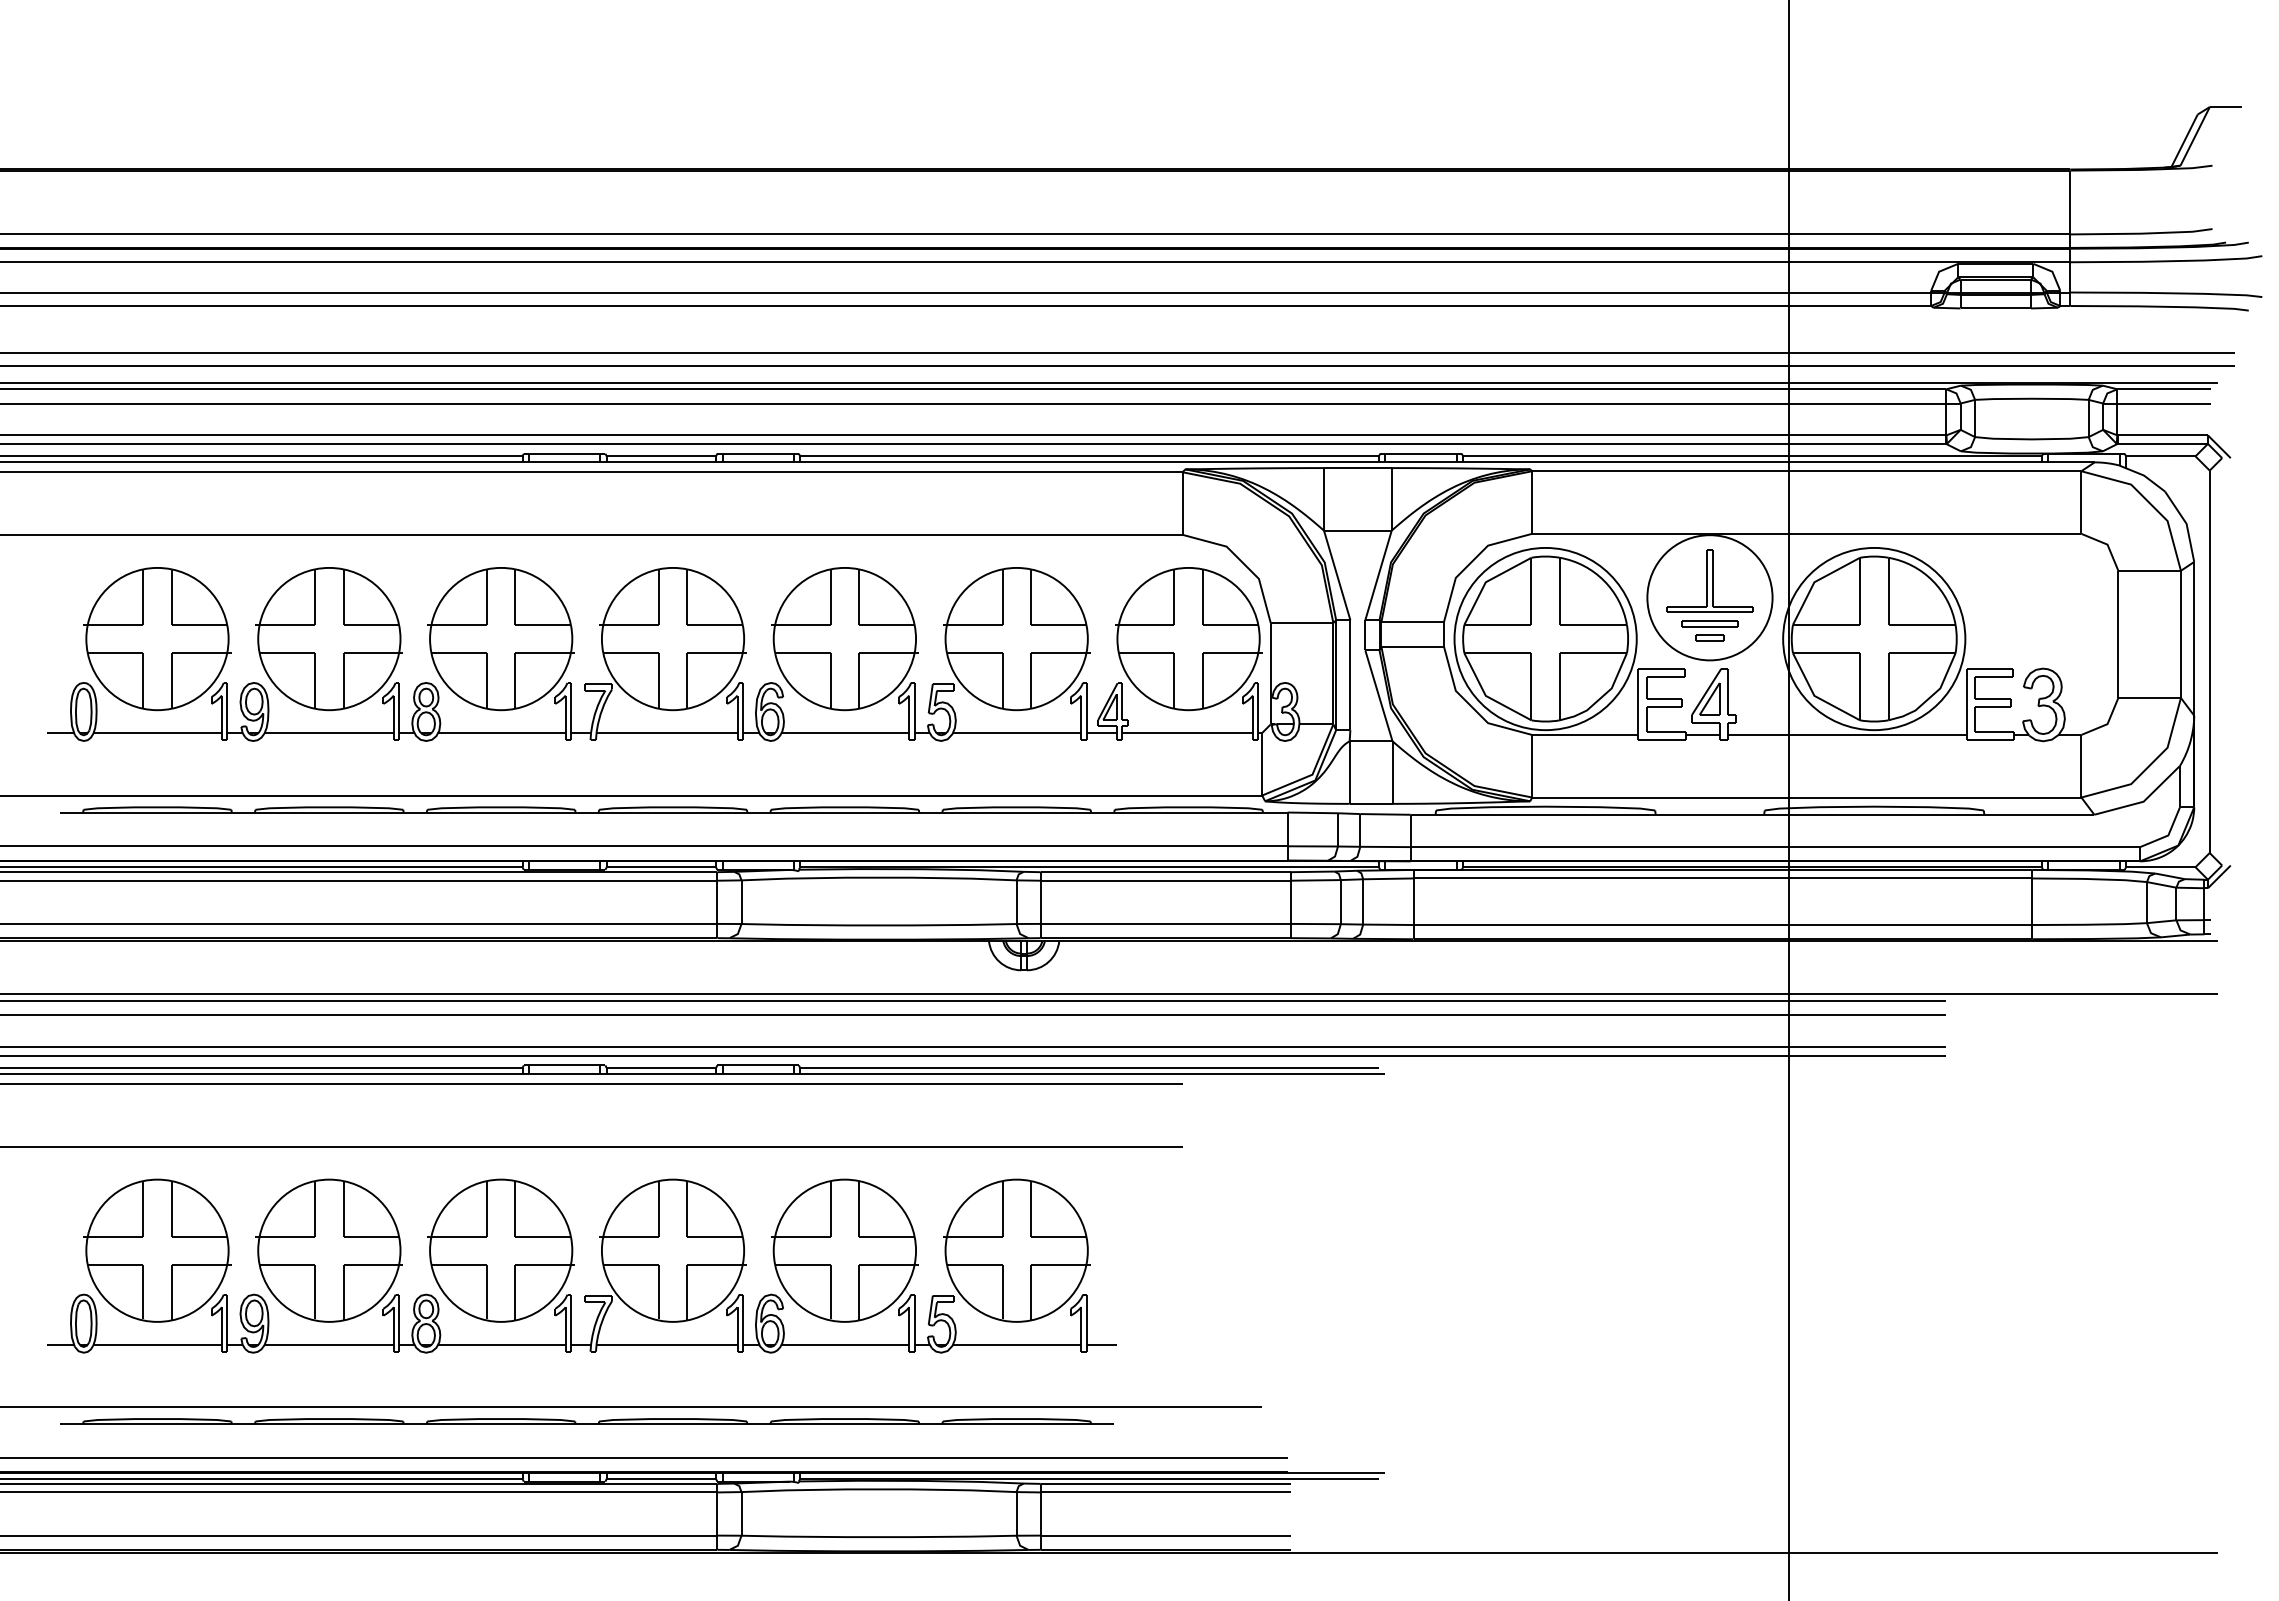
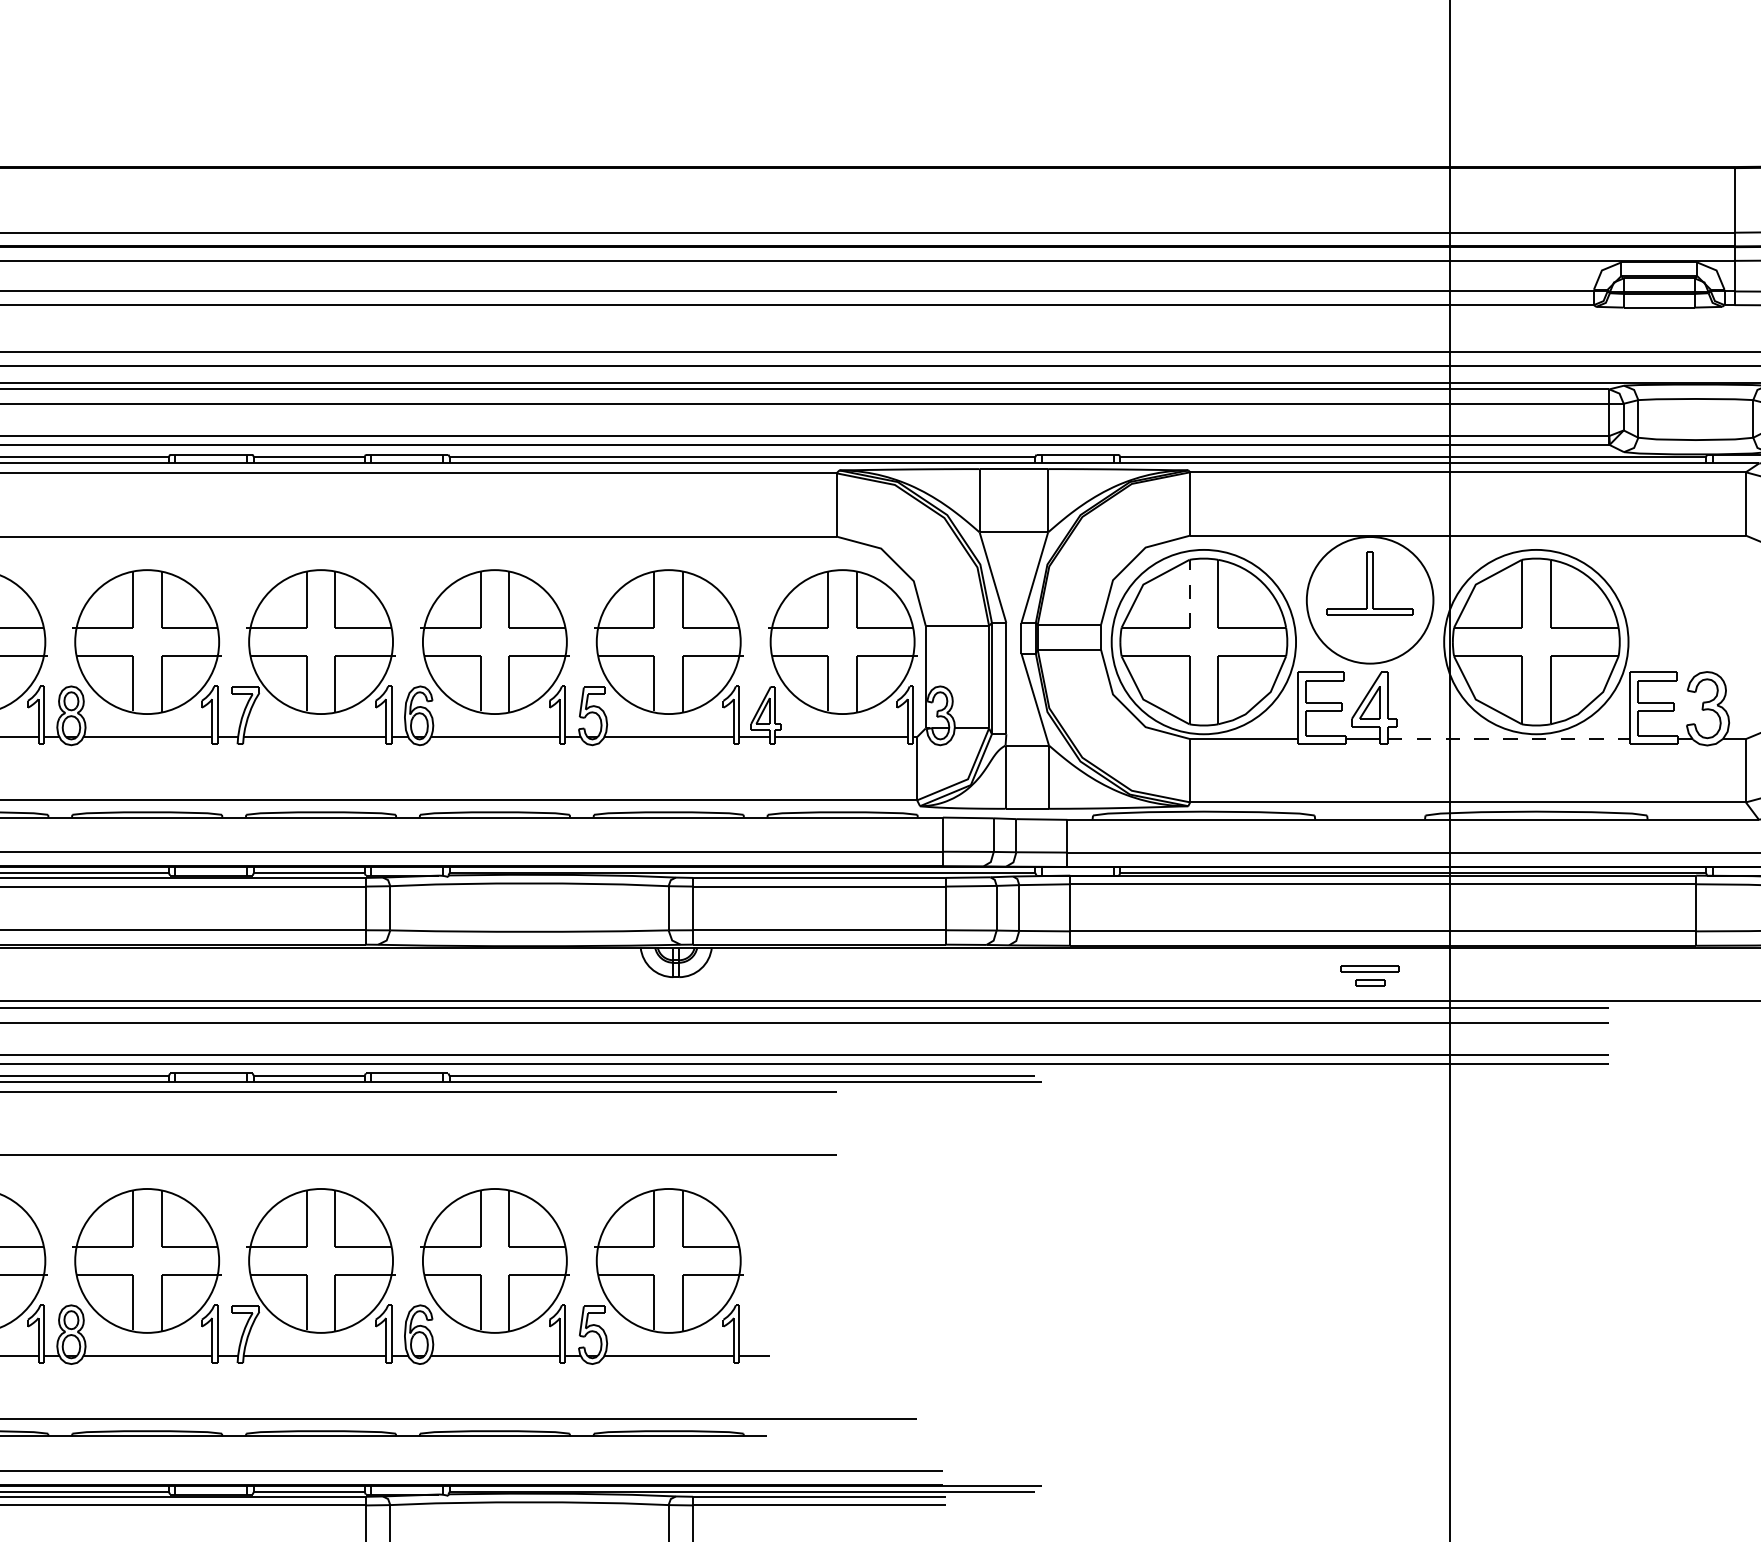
line: (1531, 591) -> (1189, 593), solid -> dashed
part: (1709, 630) -> (1369, 975), moved
line: (1847, 734) -> (1509, 738), solid -> dashed

